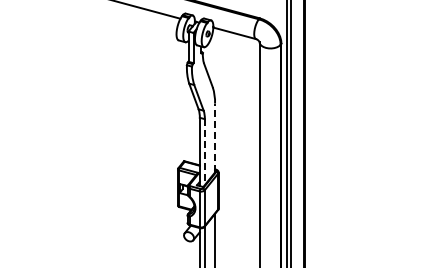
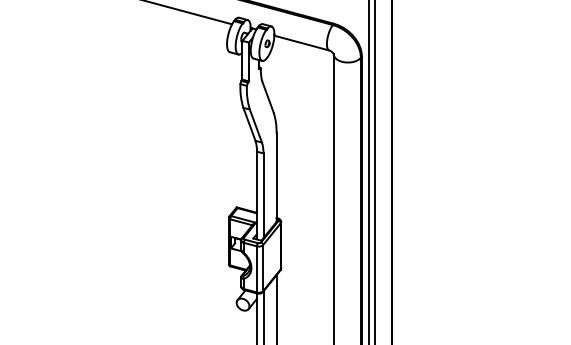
line: (215, 137) -> (277, 176), dashed -> solid
line: (204, 152) -> (263, 196), dashed -> solid

